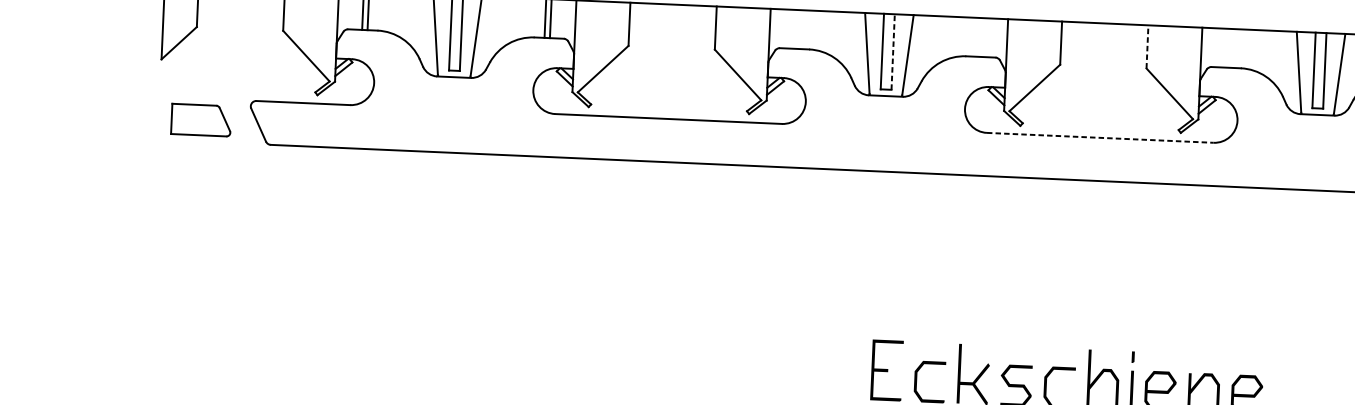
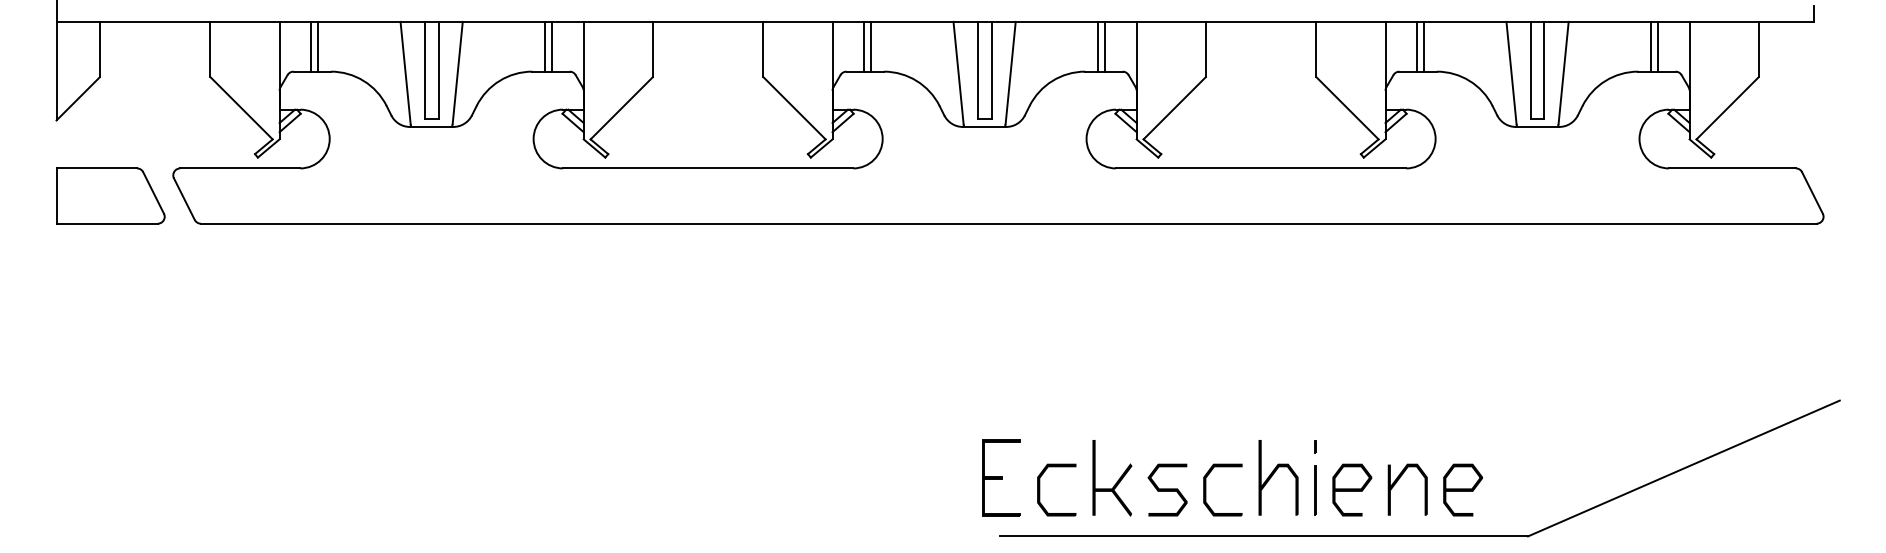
line: (794, 29) -> (864, 46), added
line: (800, 29) -> (871, 46), added
line: (976, 37) -> (1097, 46), added
line: (982, 37) -> (1104, 46), added
line: (1147, 46) -> (1316, 49), dashed -> solid
line: (1226, 48) -> (1417, 46), added
line: (1231, 48) -> (1424, 46), added
line: (893, 51) -> (991, 69), dashed -> solid
part: (201, 119) -> (110, 195), size x1.43
line: (1100, 137) -> (1261, 168), dashed -> solid

